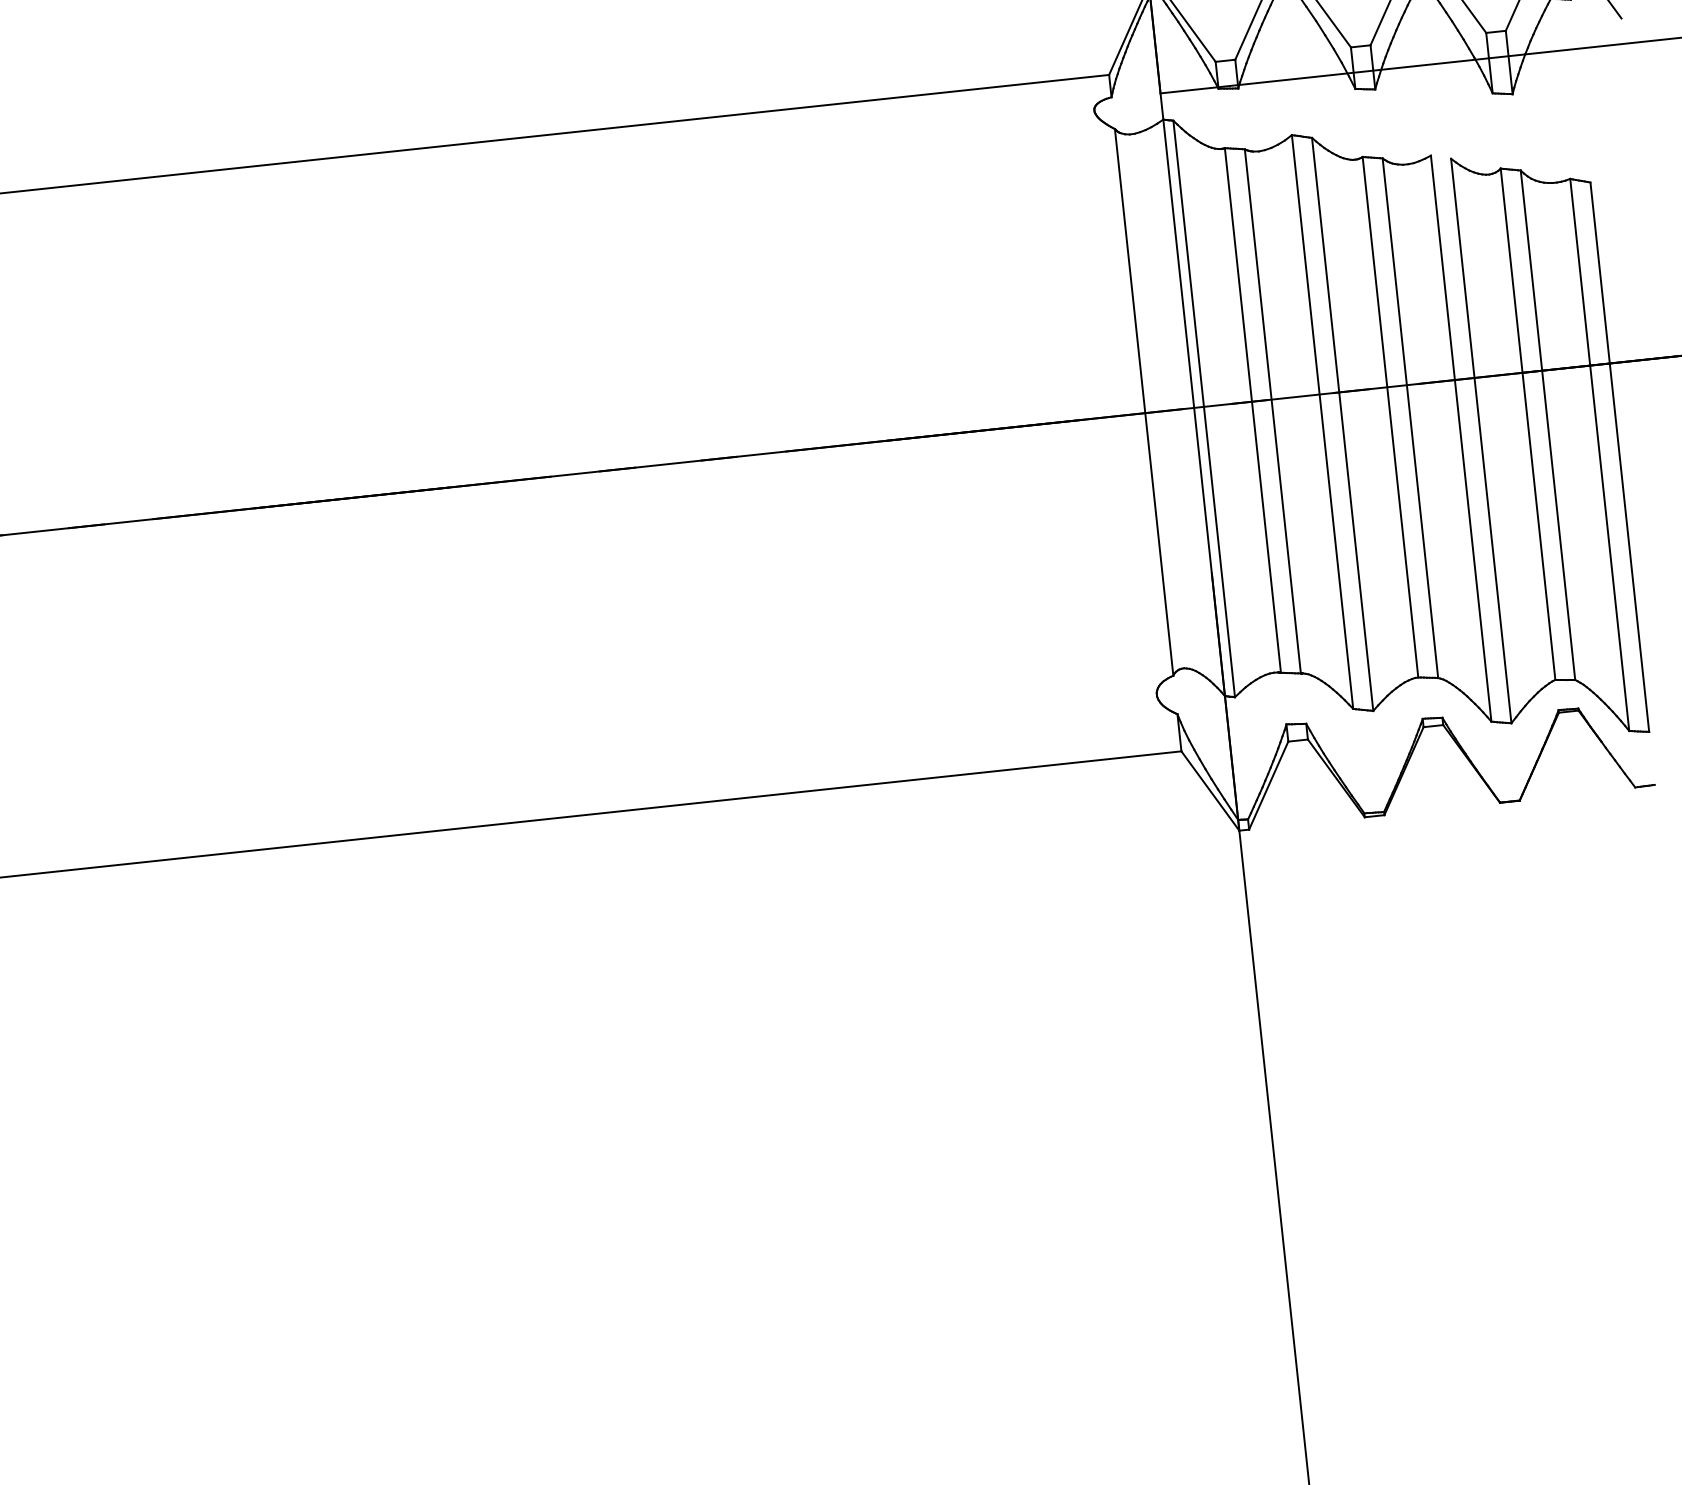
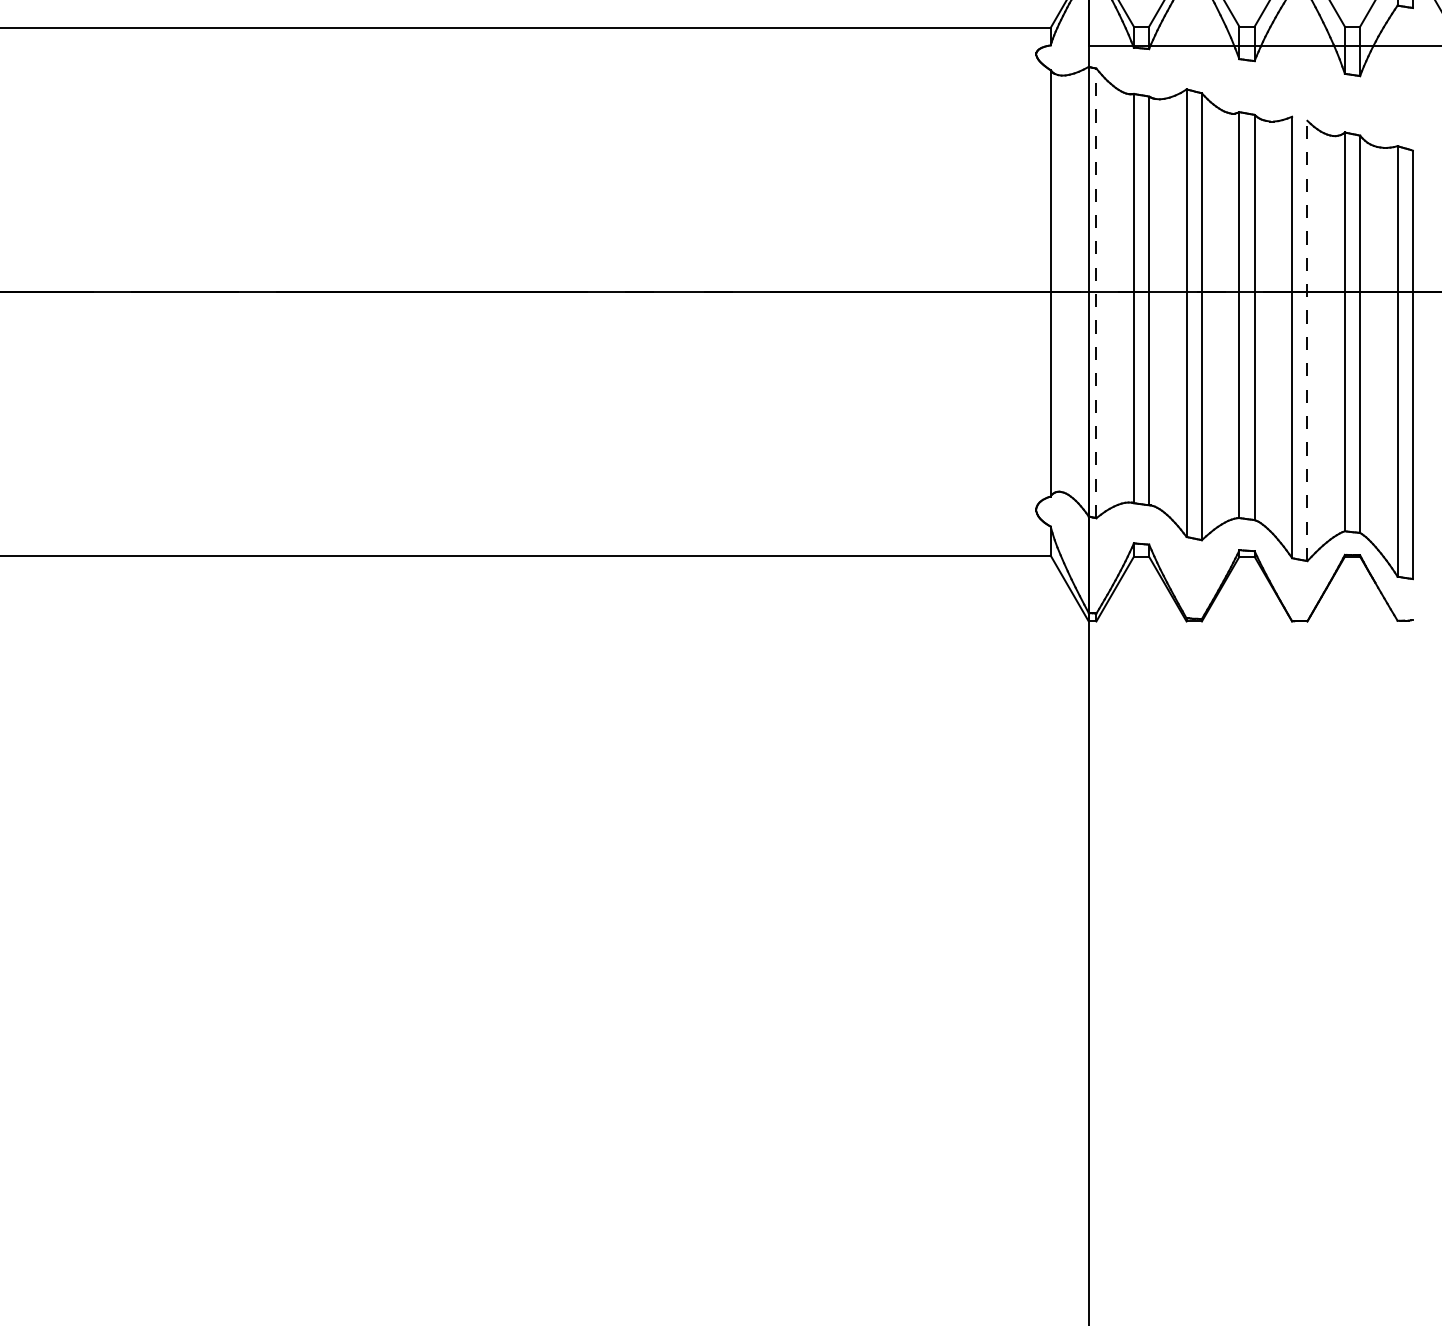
line: (1204, 409) -> (1096, 293), solid -> dashed
line: (1481, 440) -> (1307, 340), solid -> dashed

